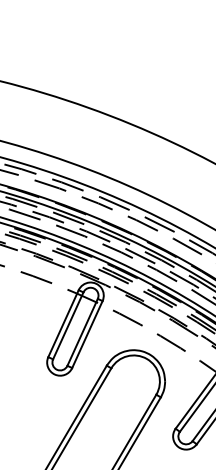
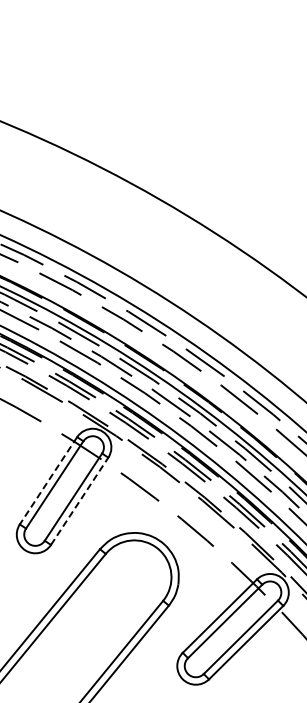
line: (63, 324) -> (48, 481), solid -> dashed
line: (87, 334) -> (79, 500), solid -> dashed

